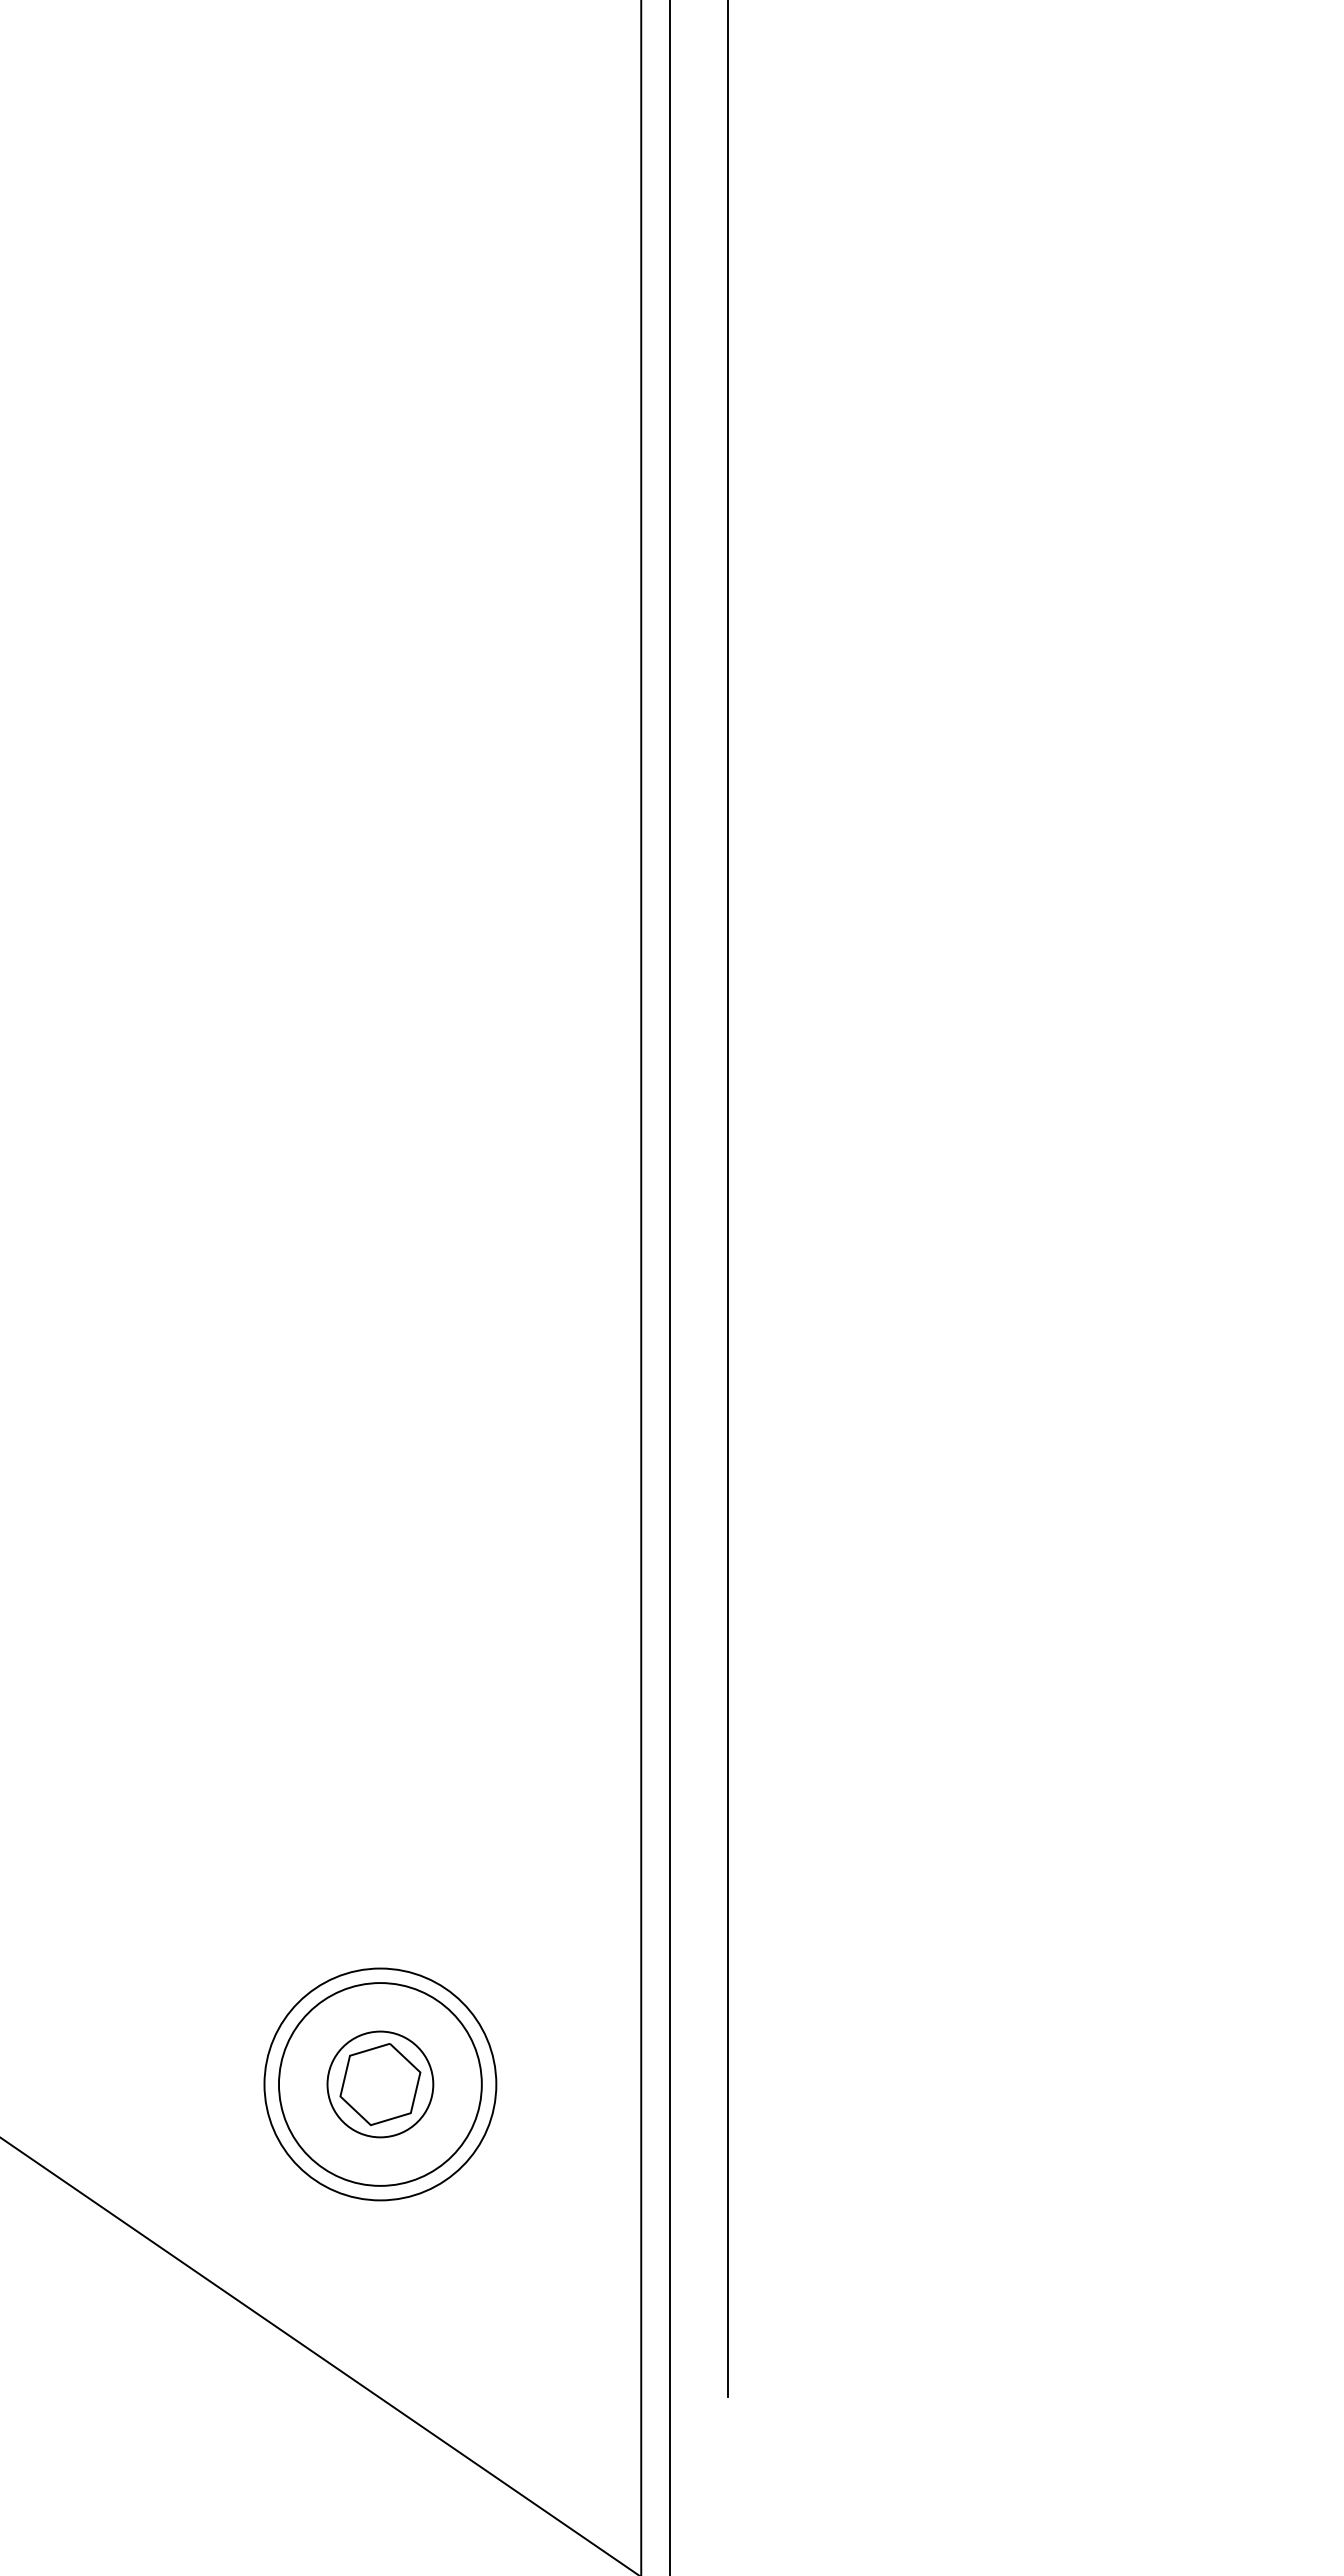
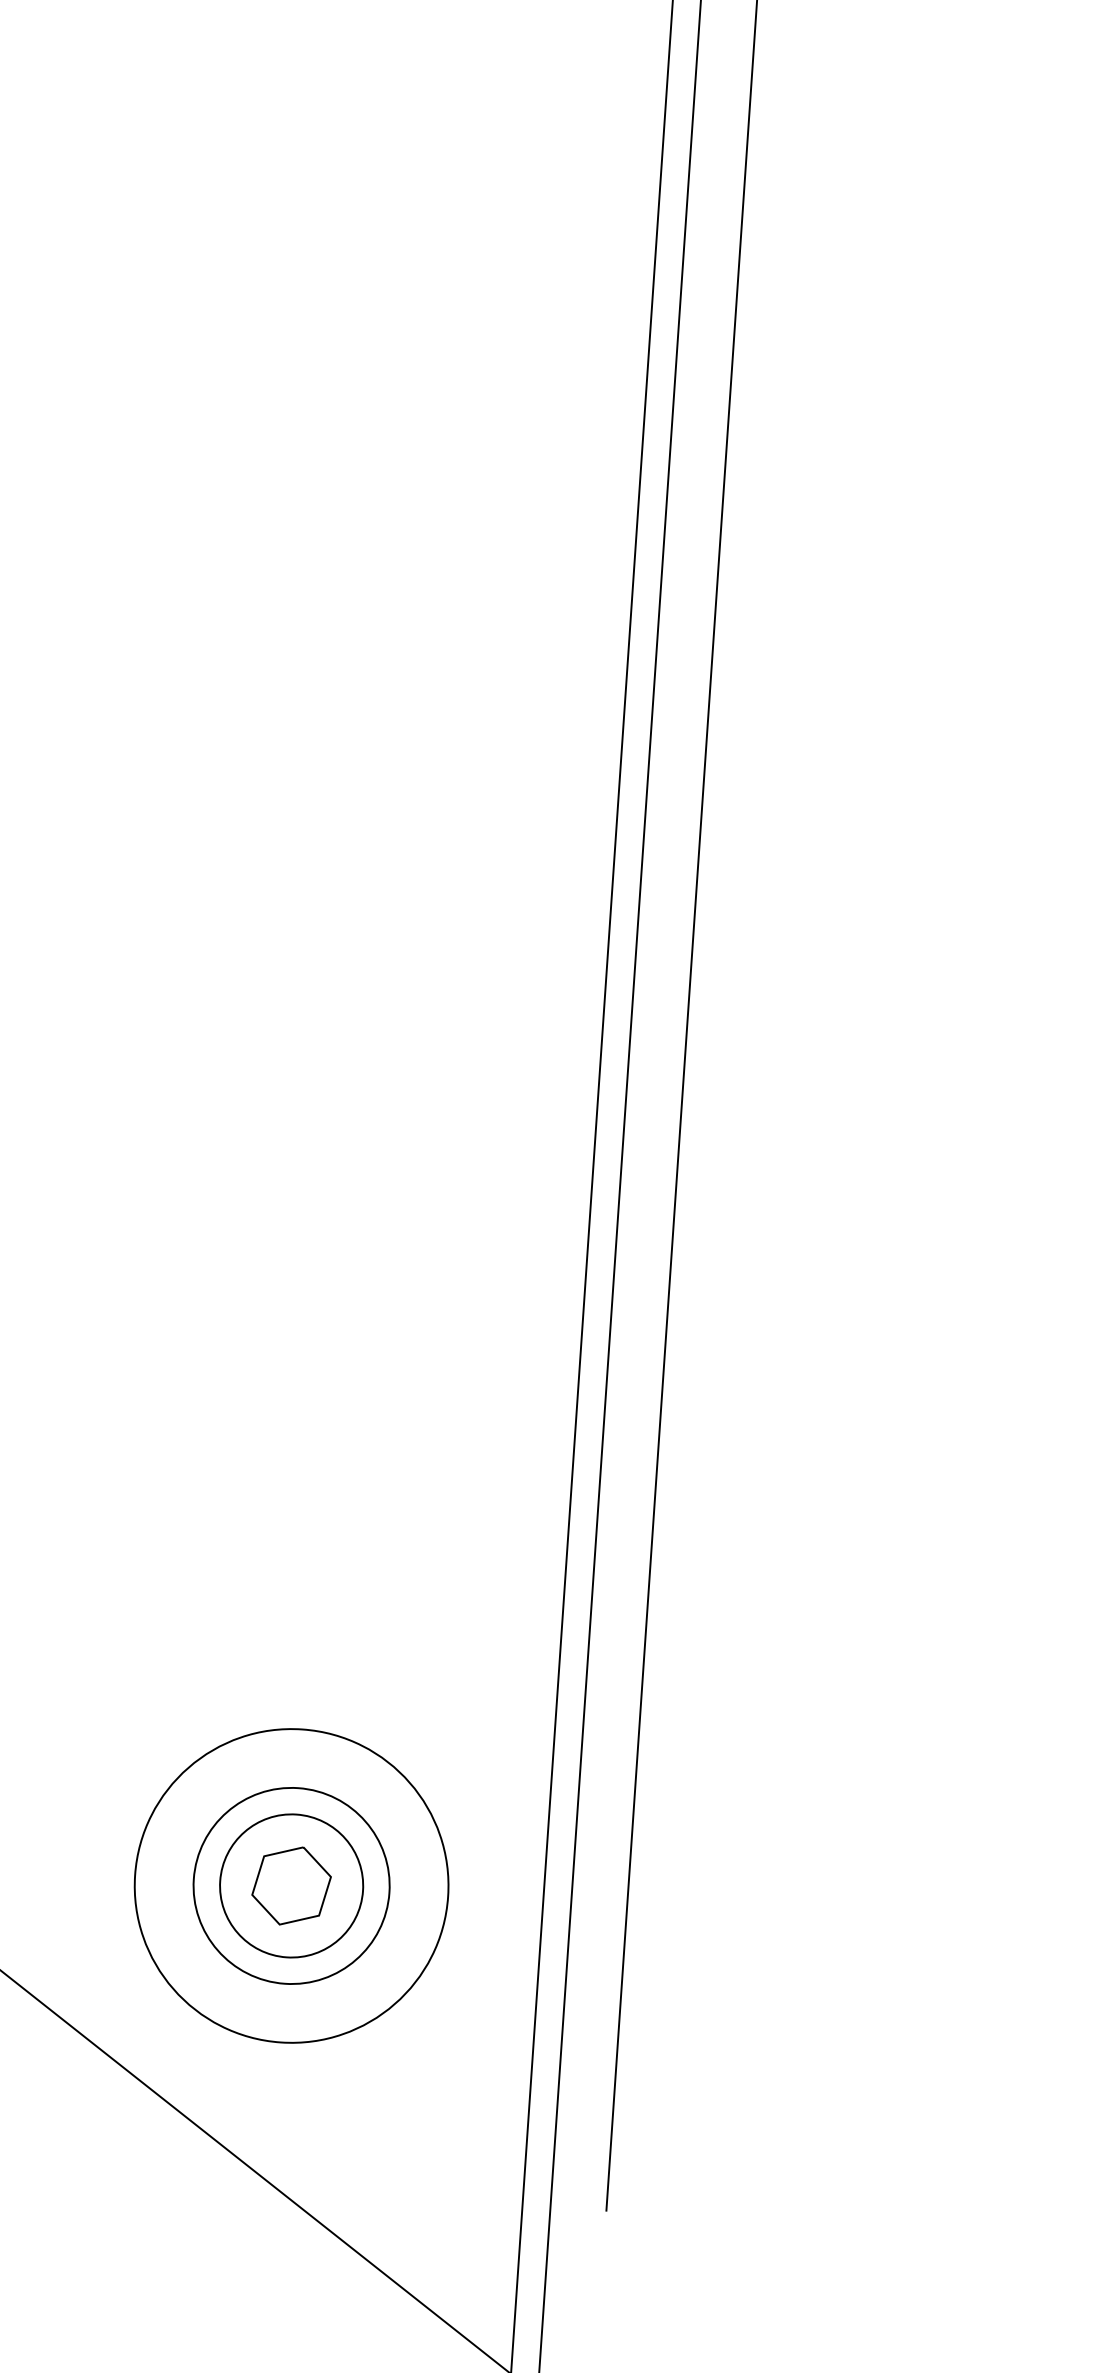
circle: (380, 2084) -> (291, 1886), size x1.4
circle: (380, 2084) -> (291, 1886), size x1.4

